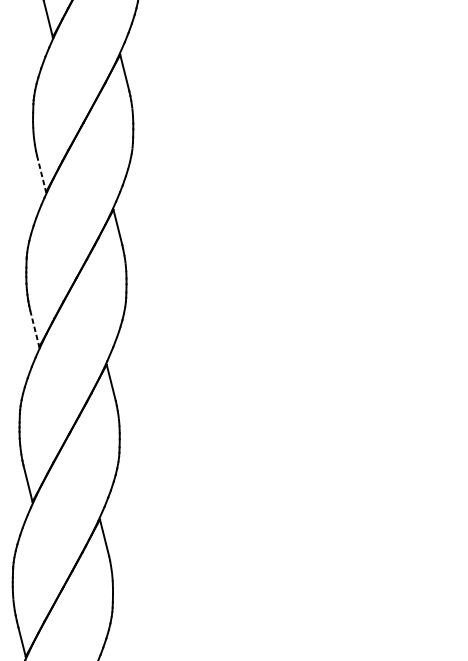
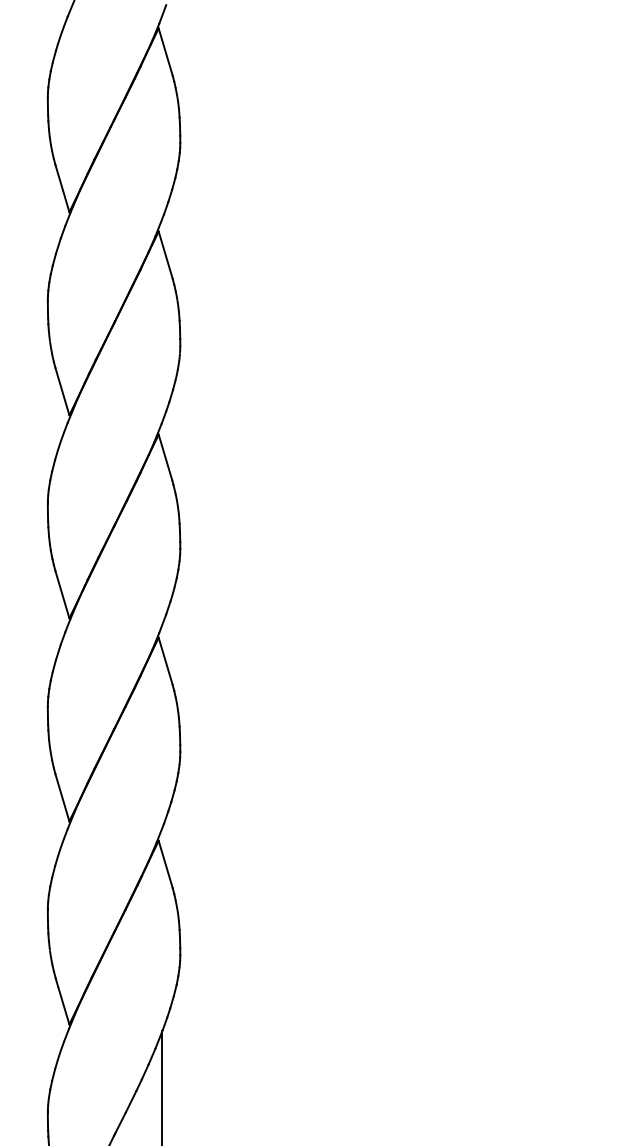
line: (41, 173) -> (62, 391), dashed -> solid
line: (34, 328) -> (62, 594), dashed -> solid

